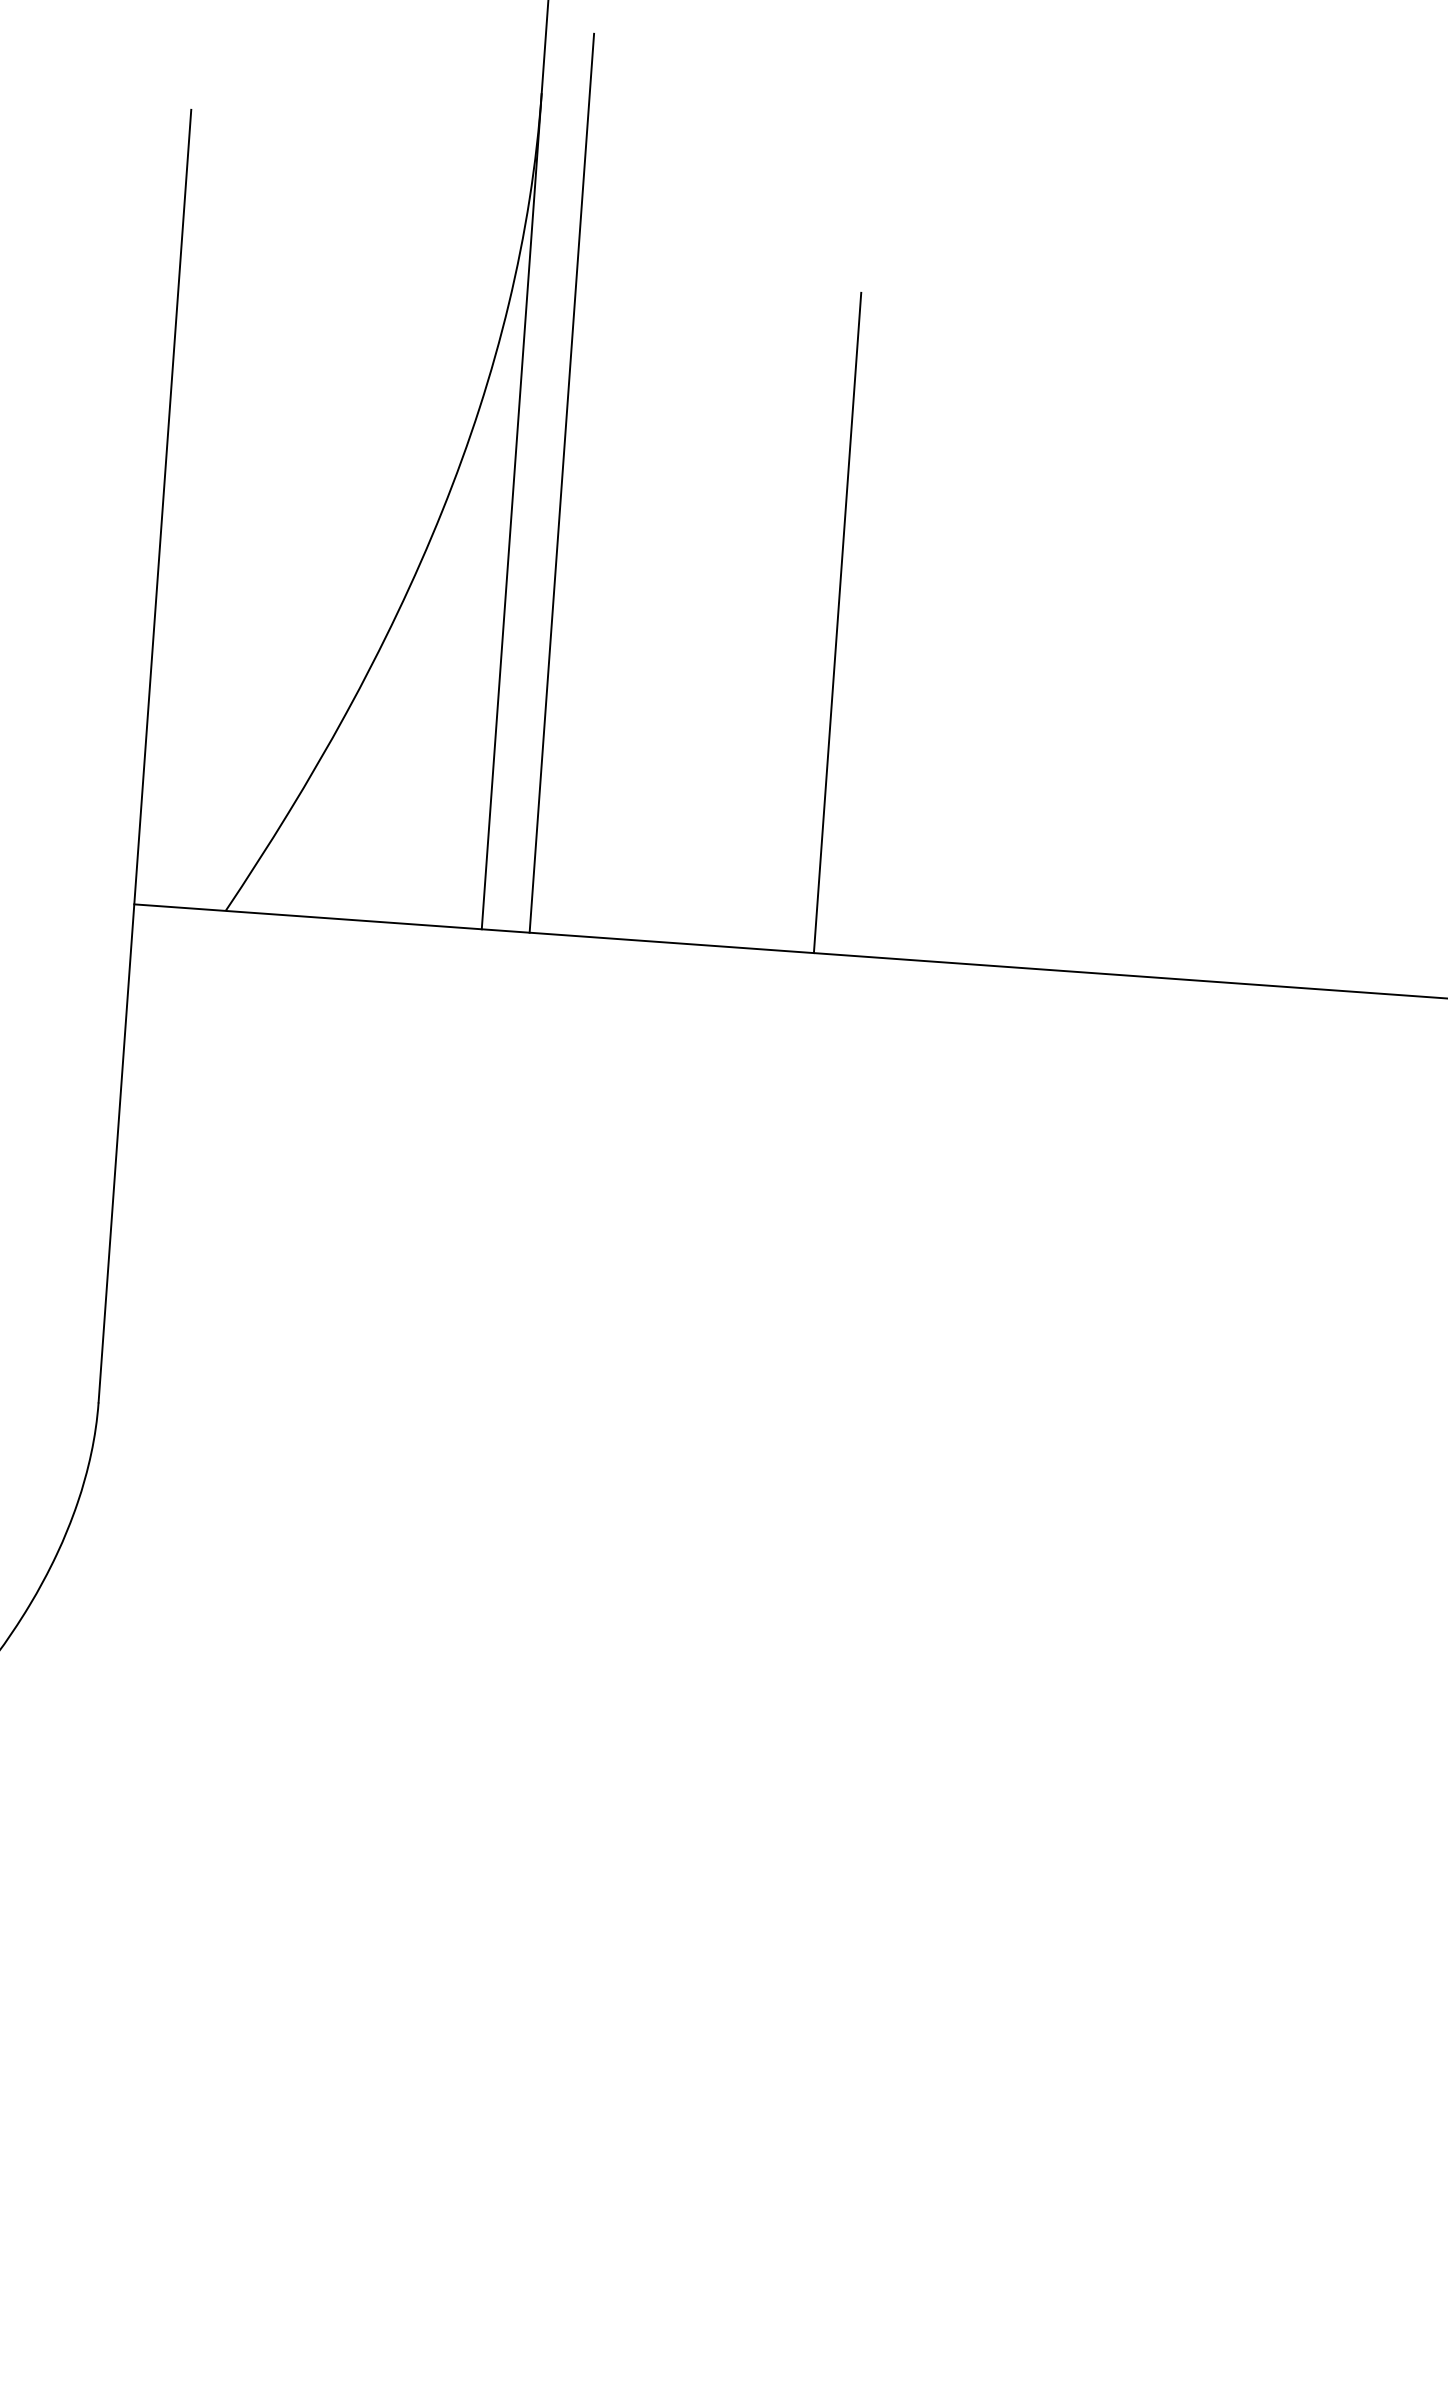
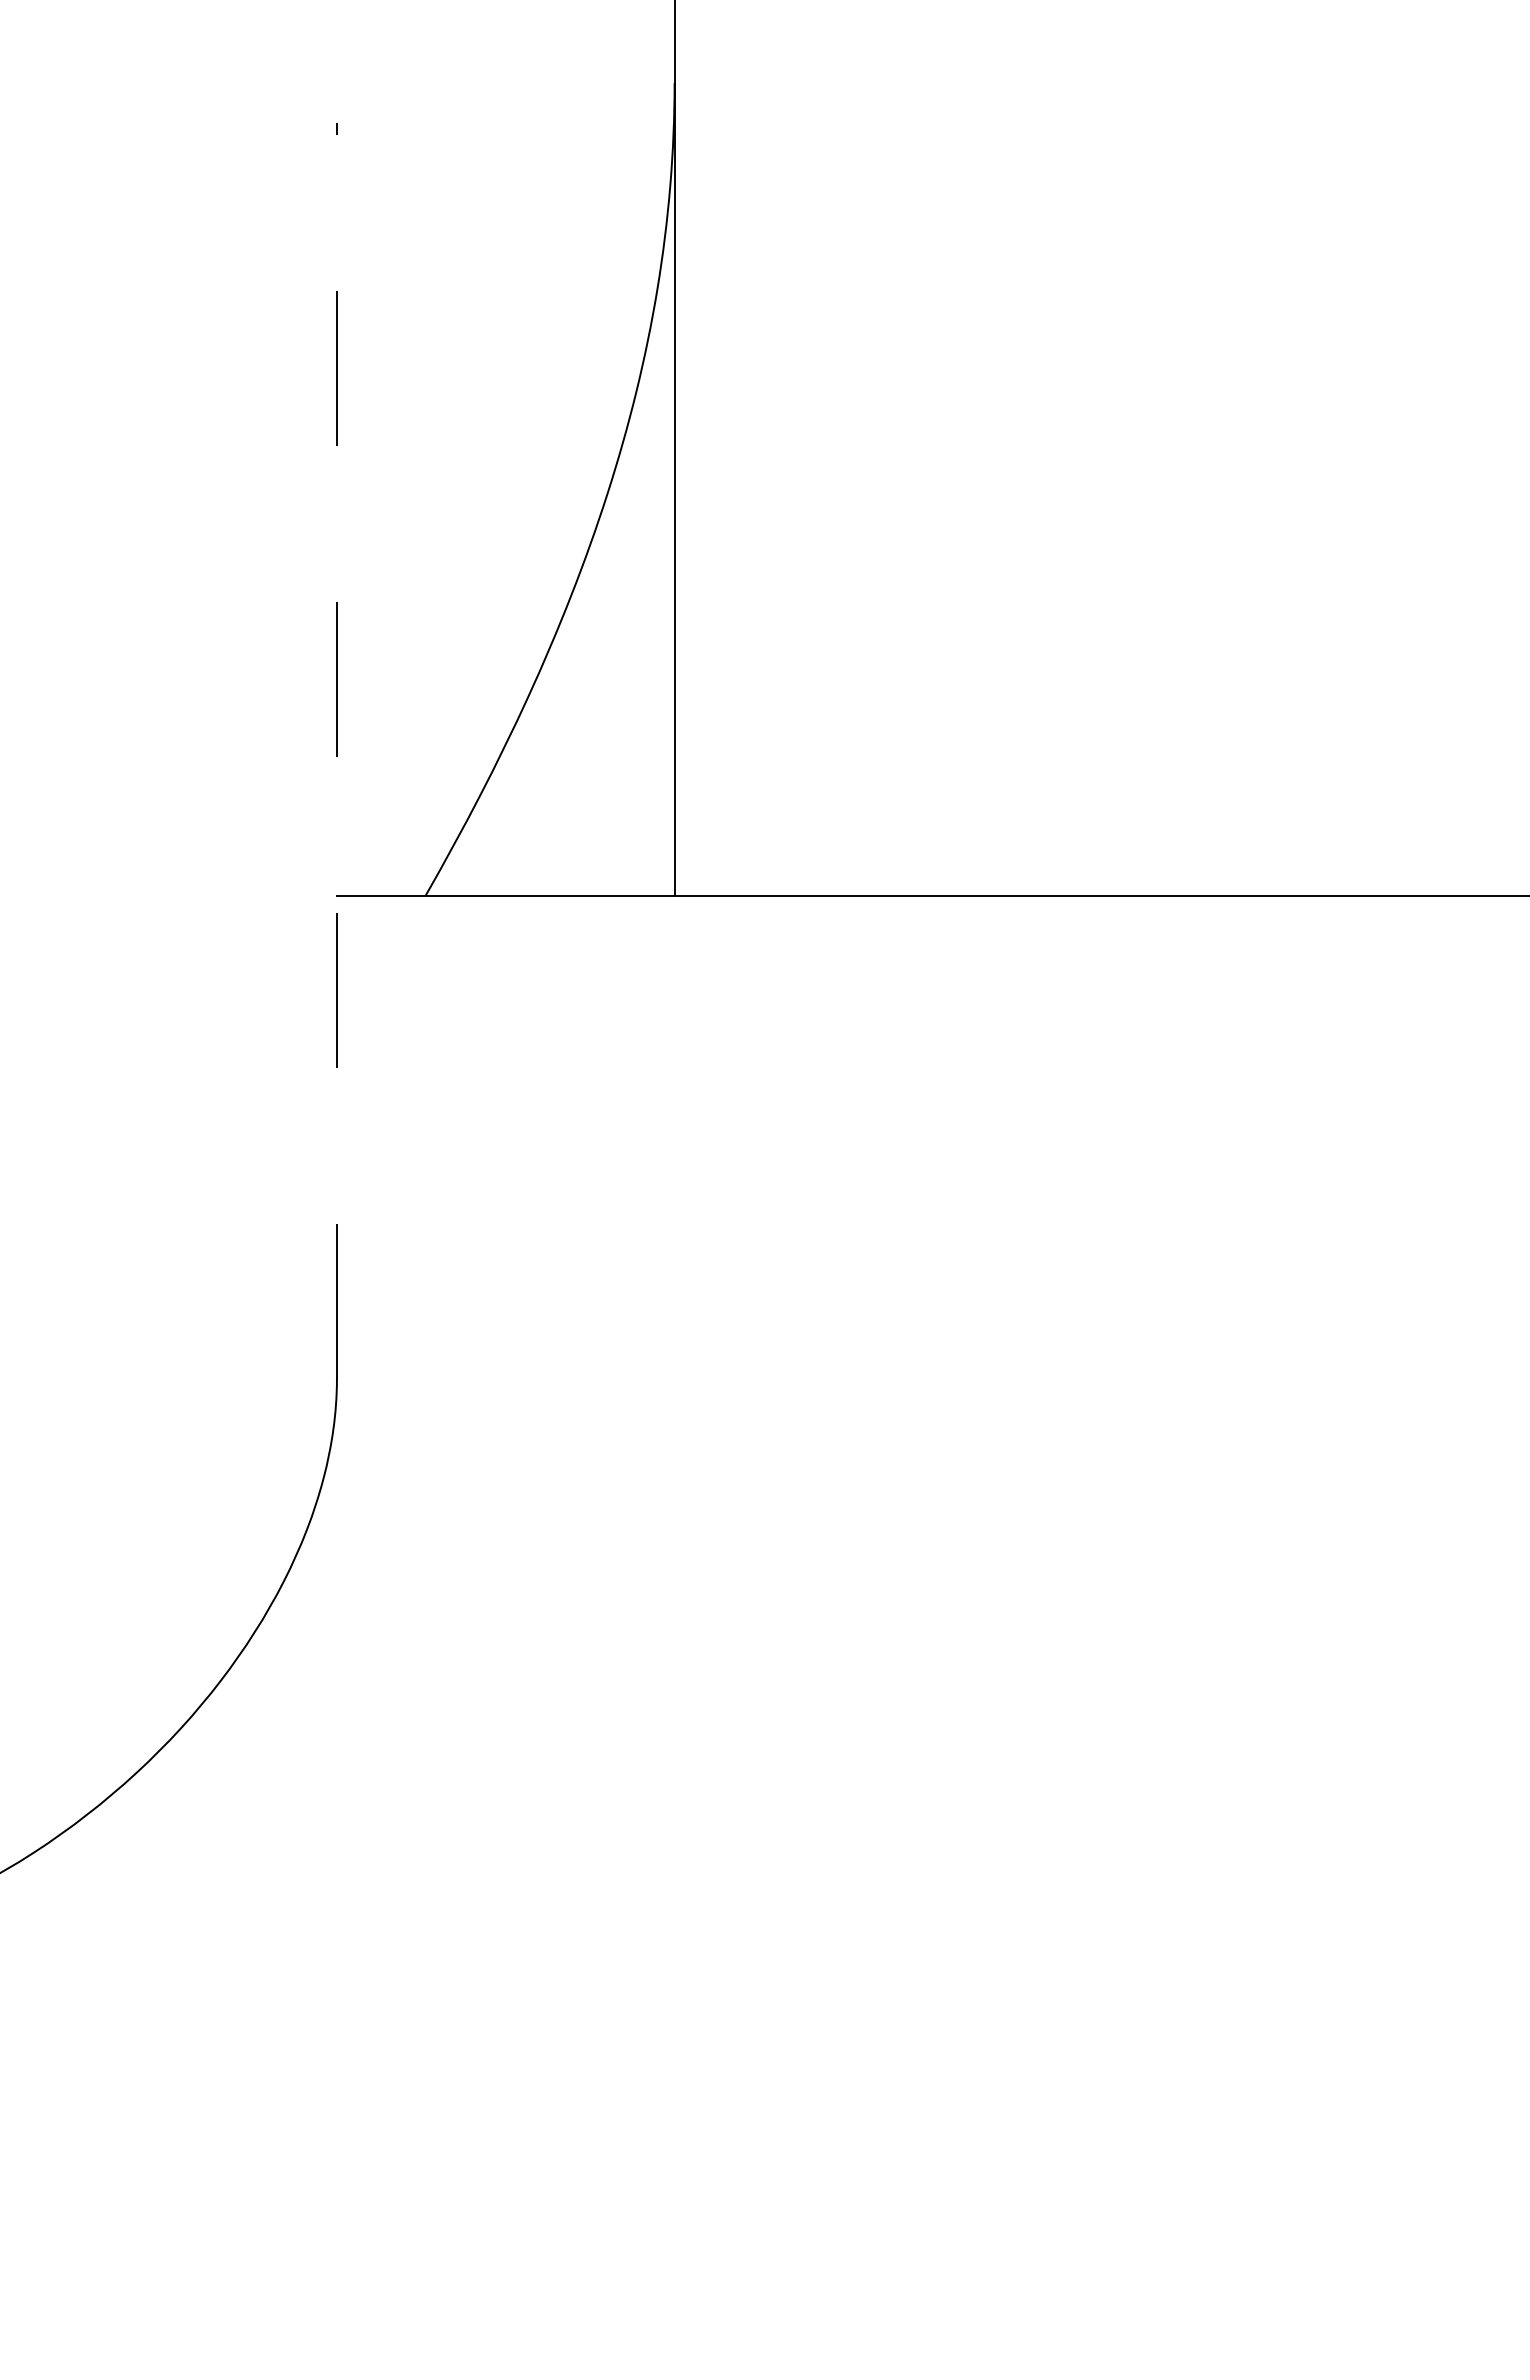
line: (562, 483) -> (721, 458), removed
line: (837, 622) -> (997, 574), removed
line: (144, 756) -> (336, 751), solid -> dashed

